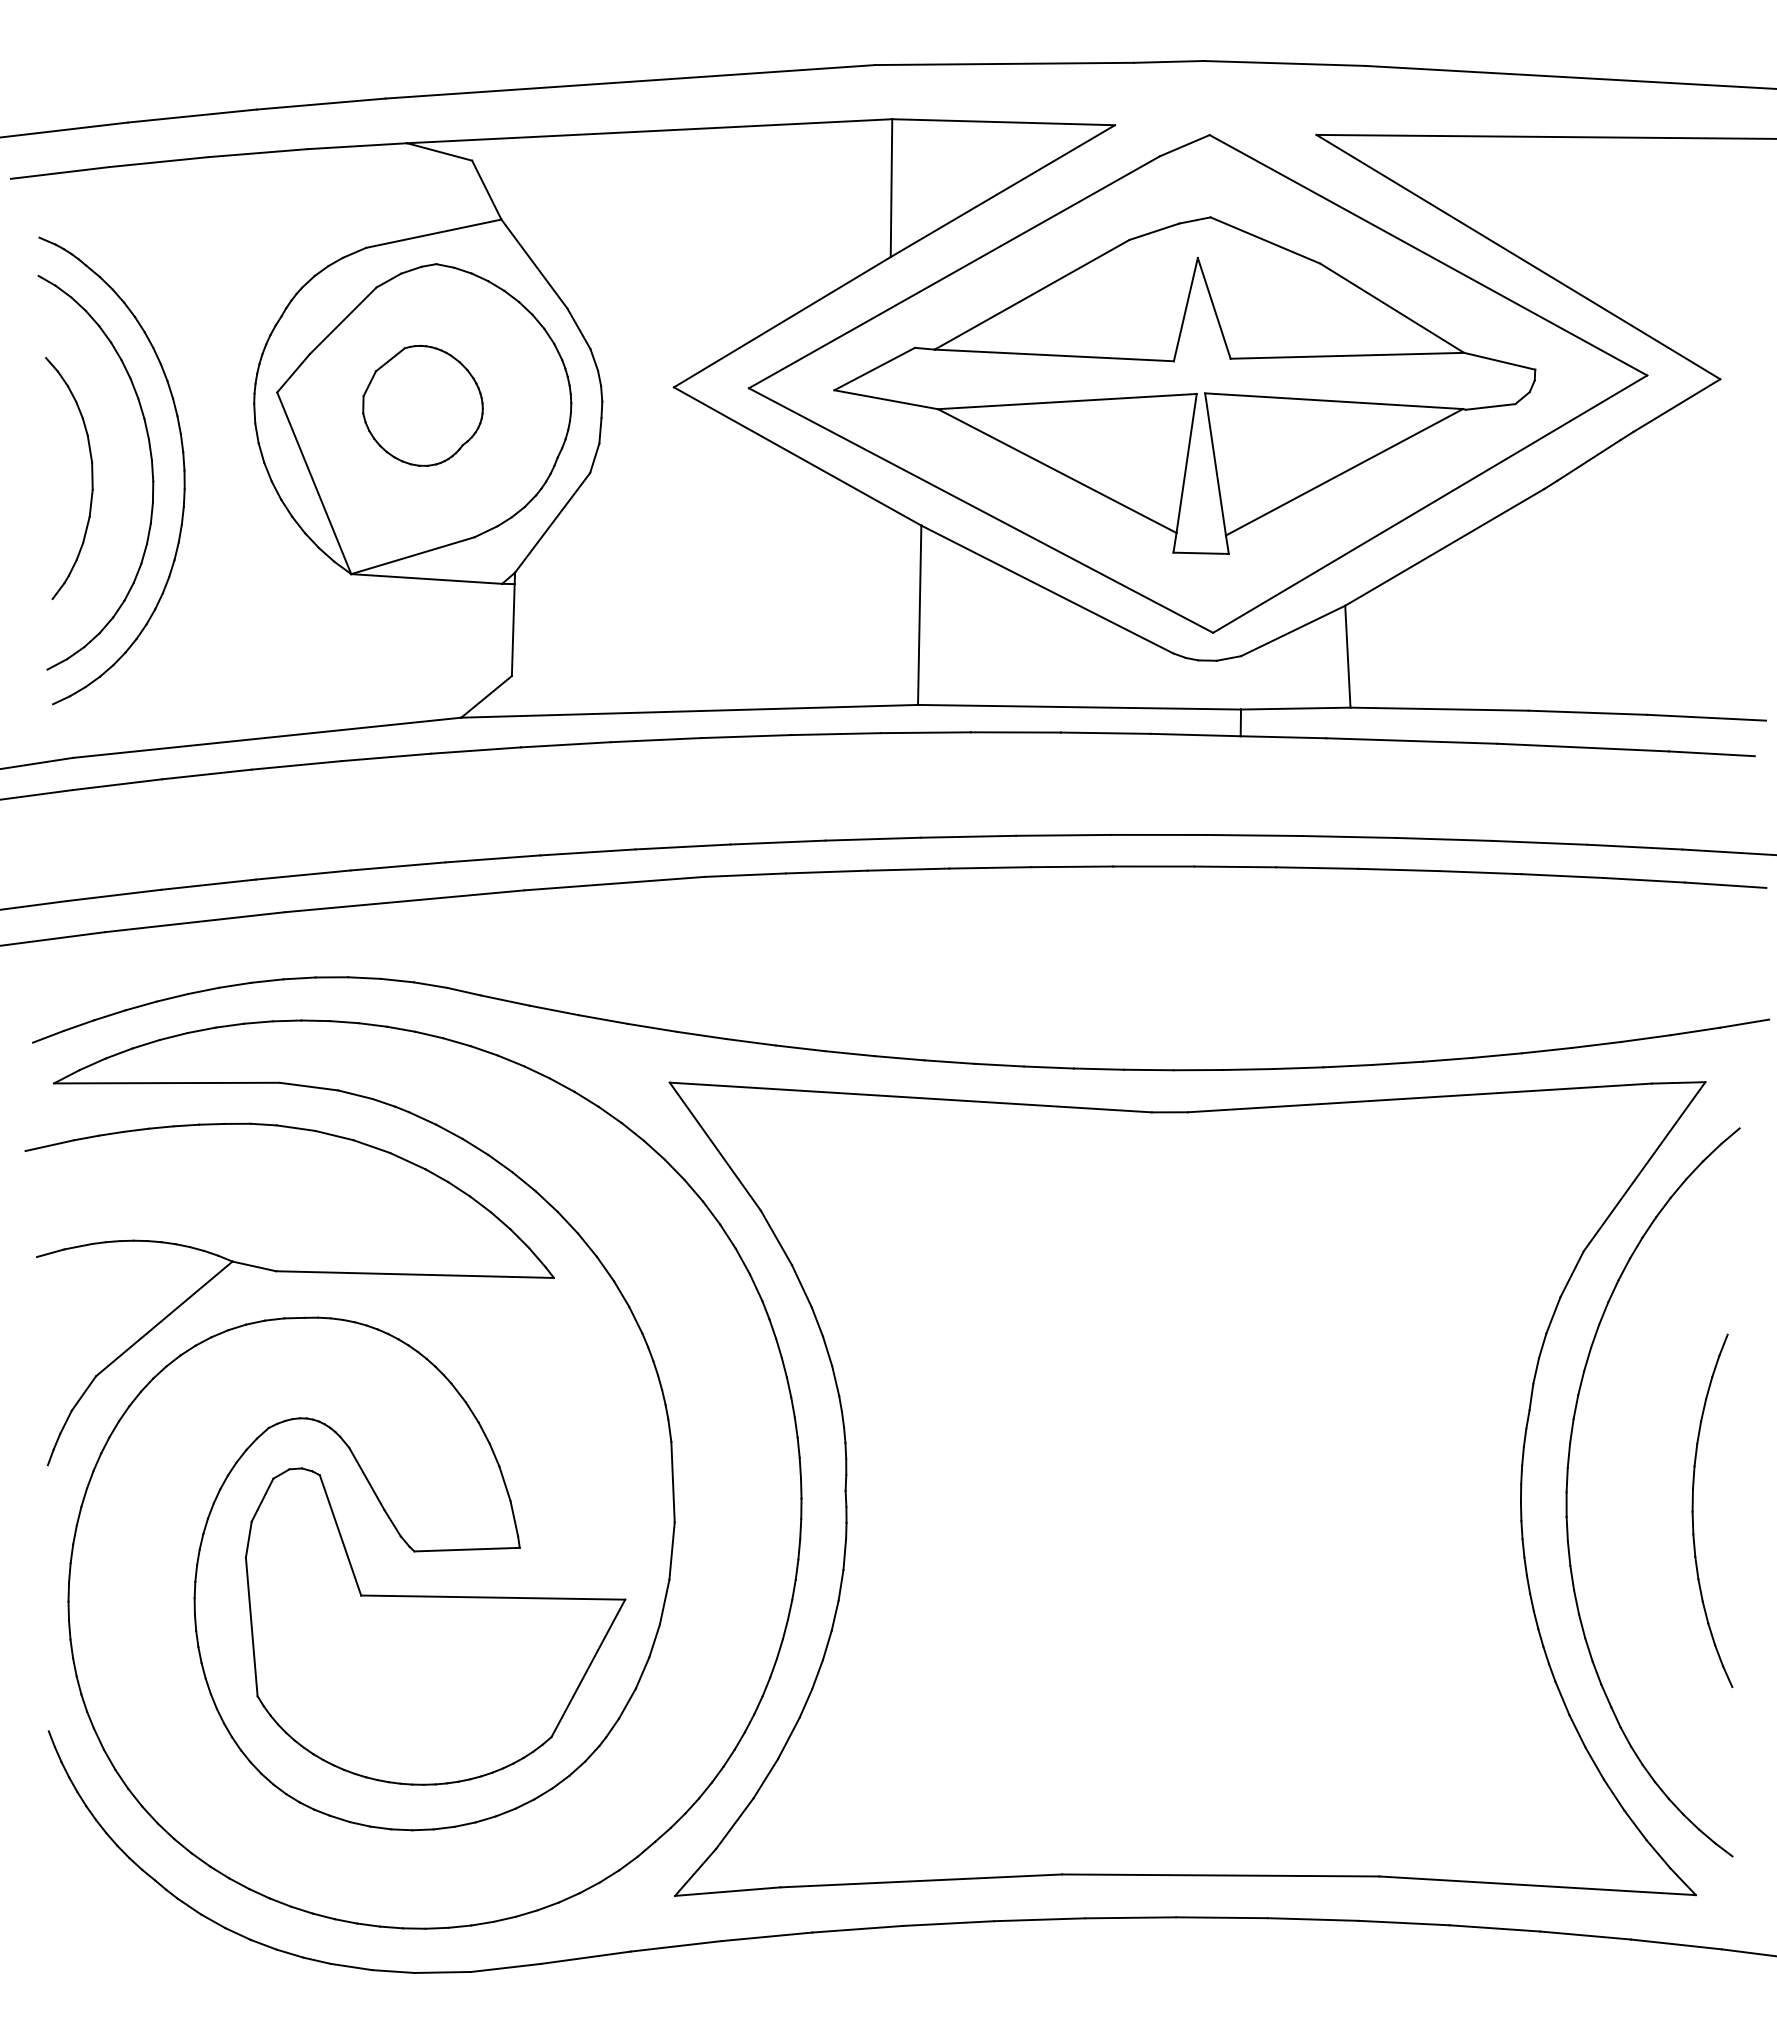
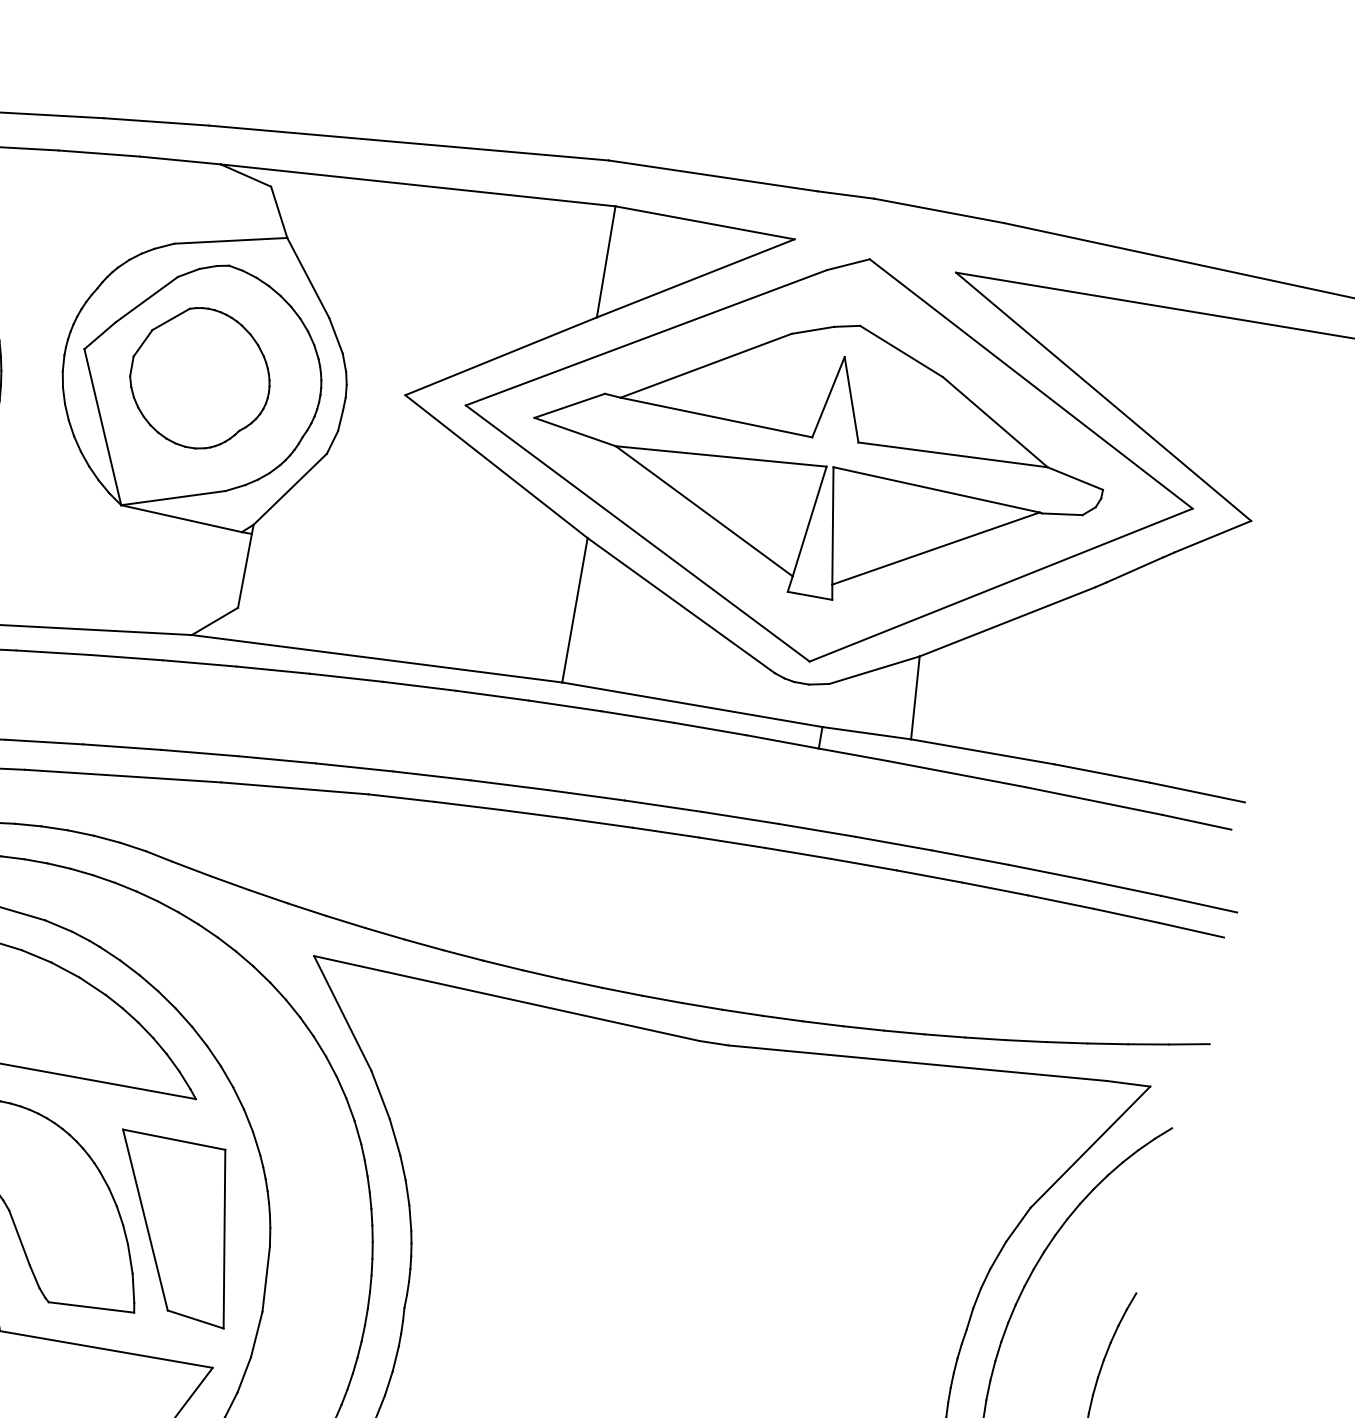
part: (422, 405) -> (200, 378), size x1.43
part: (550, 1438) -> (172, 1228), added

